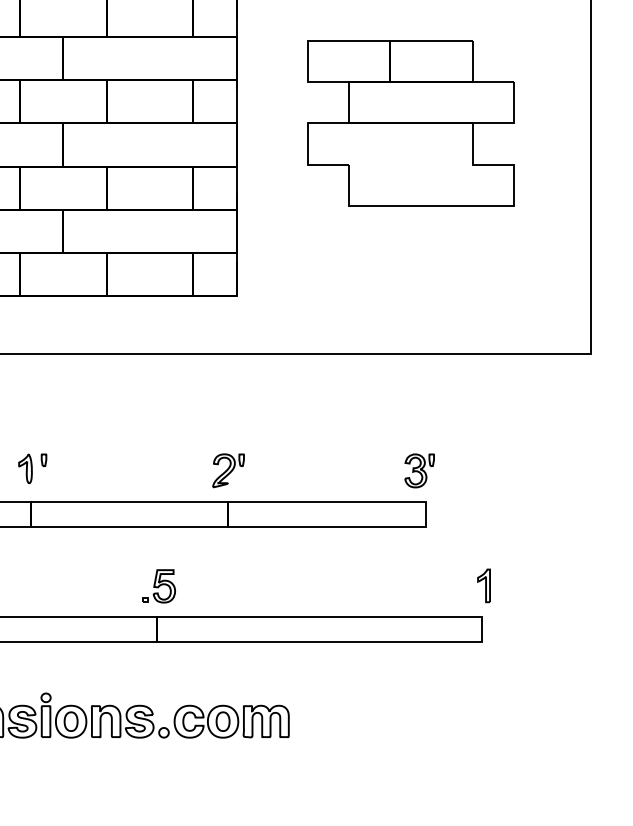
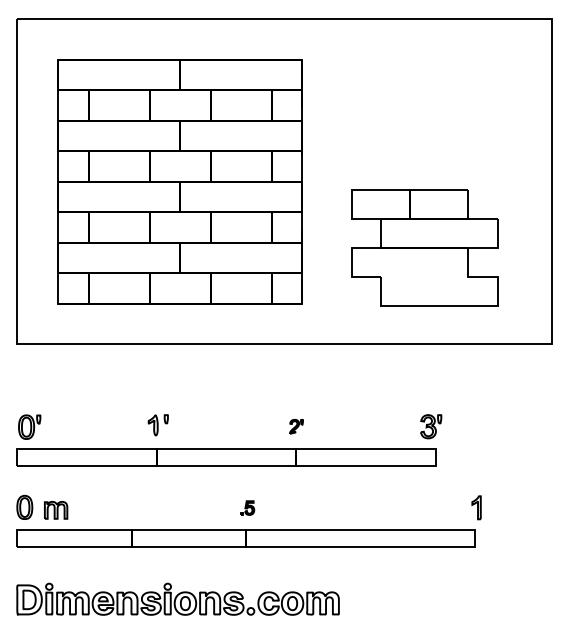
part: (410, 123) -> (424, 247), moved
part: (228, 470) -> (296, 426), size x0.6
part: (159, 585) -> (247, 507), size x0.6

